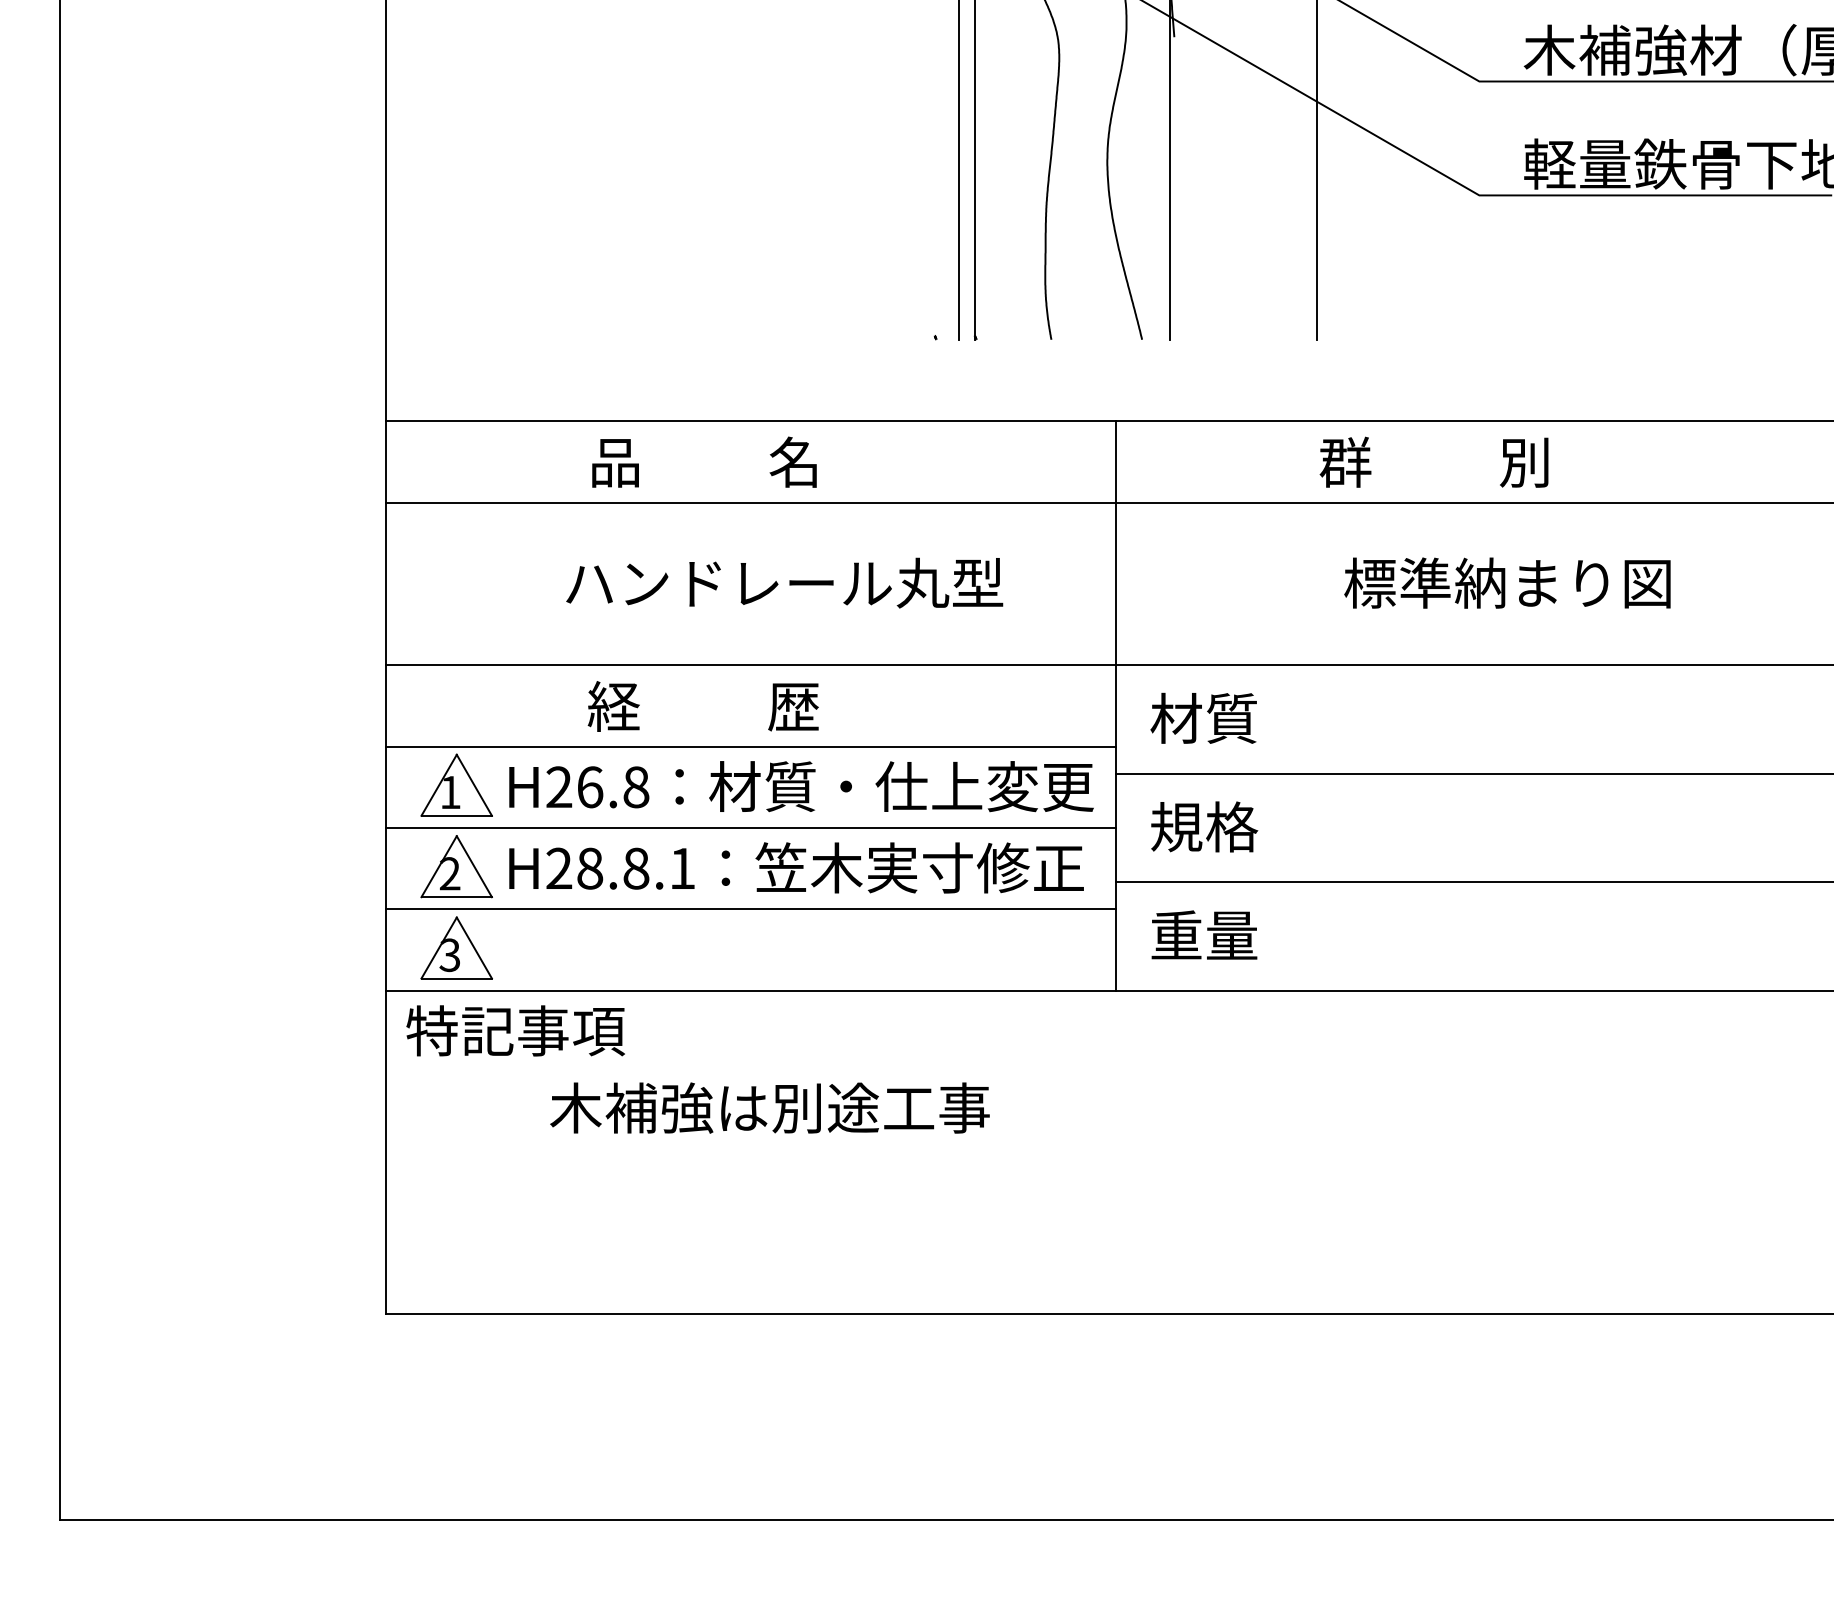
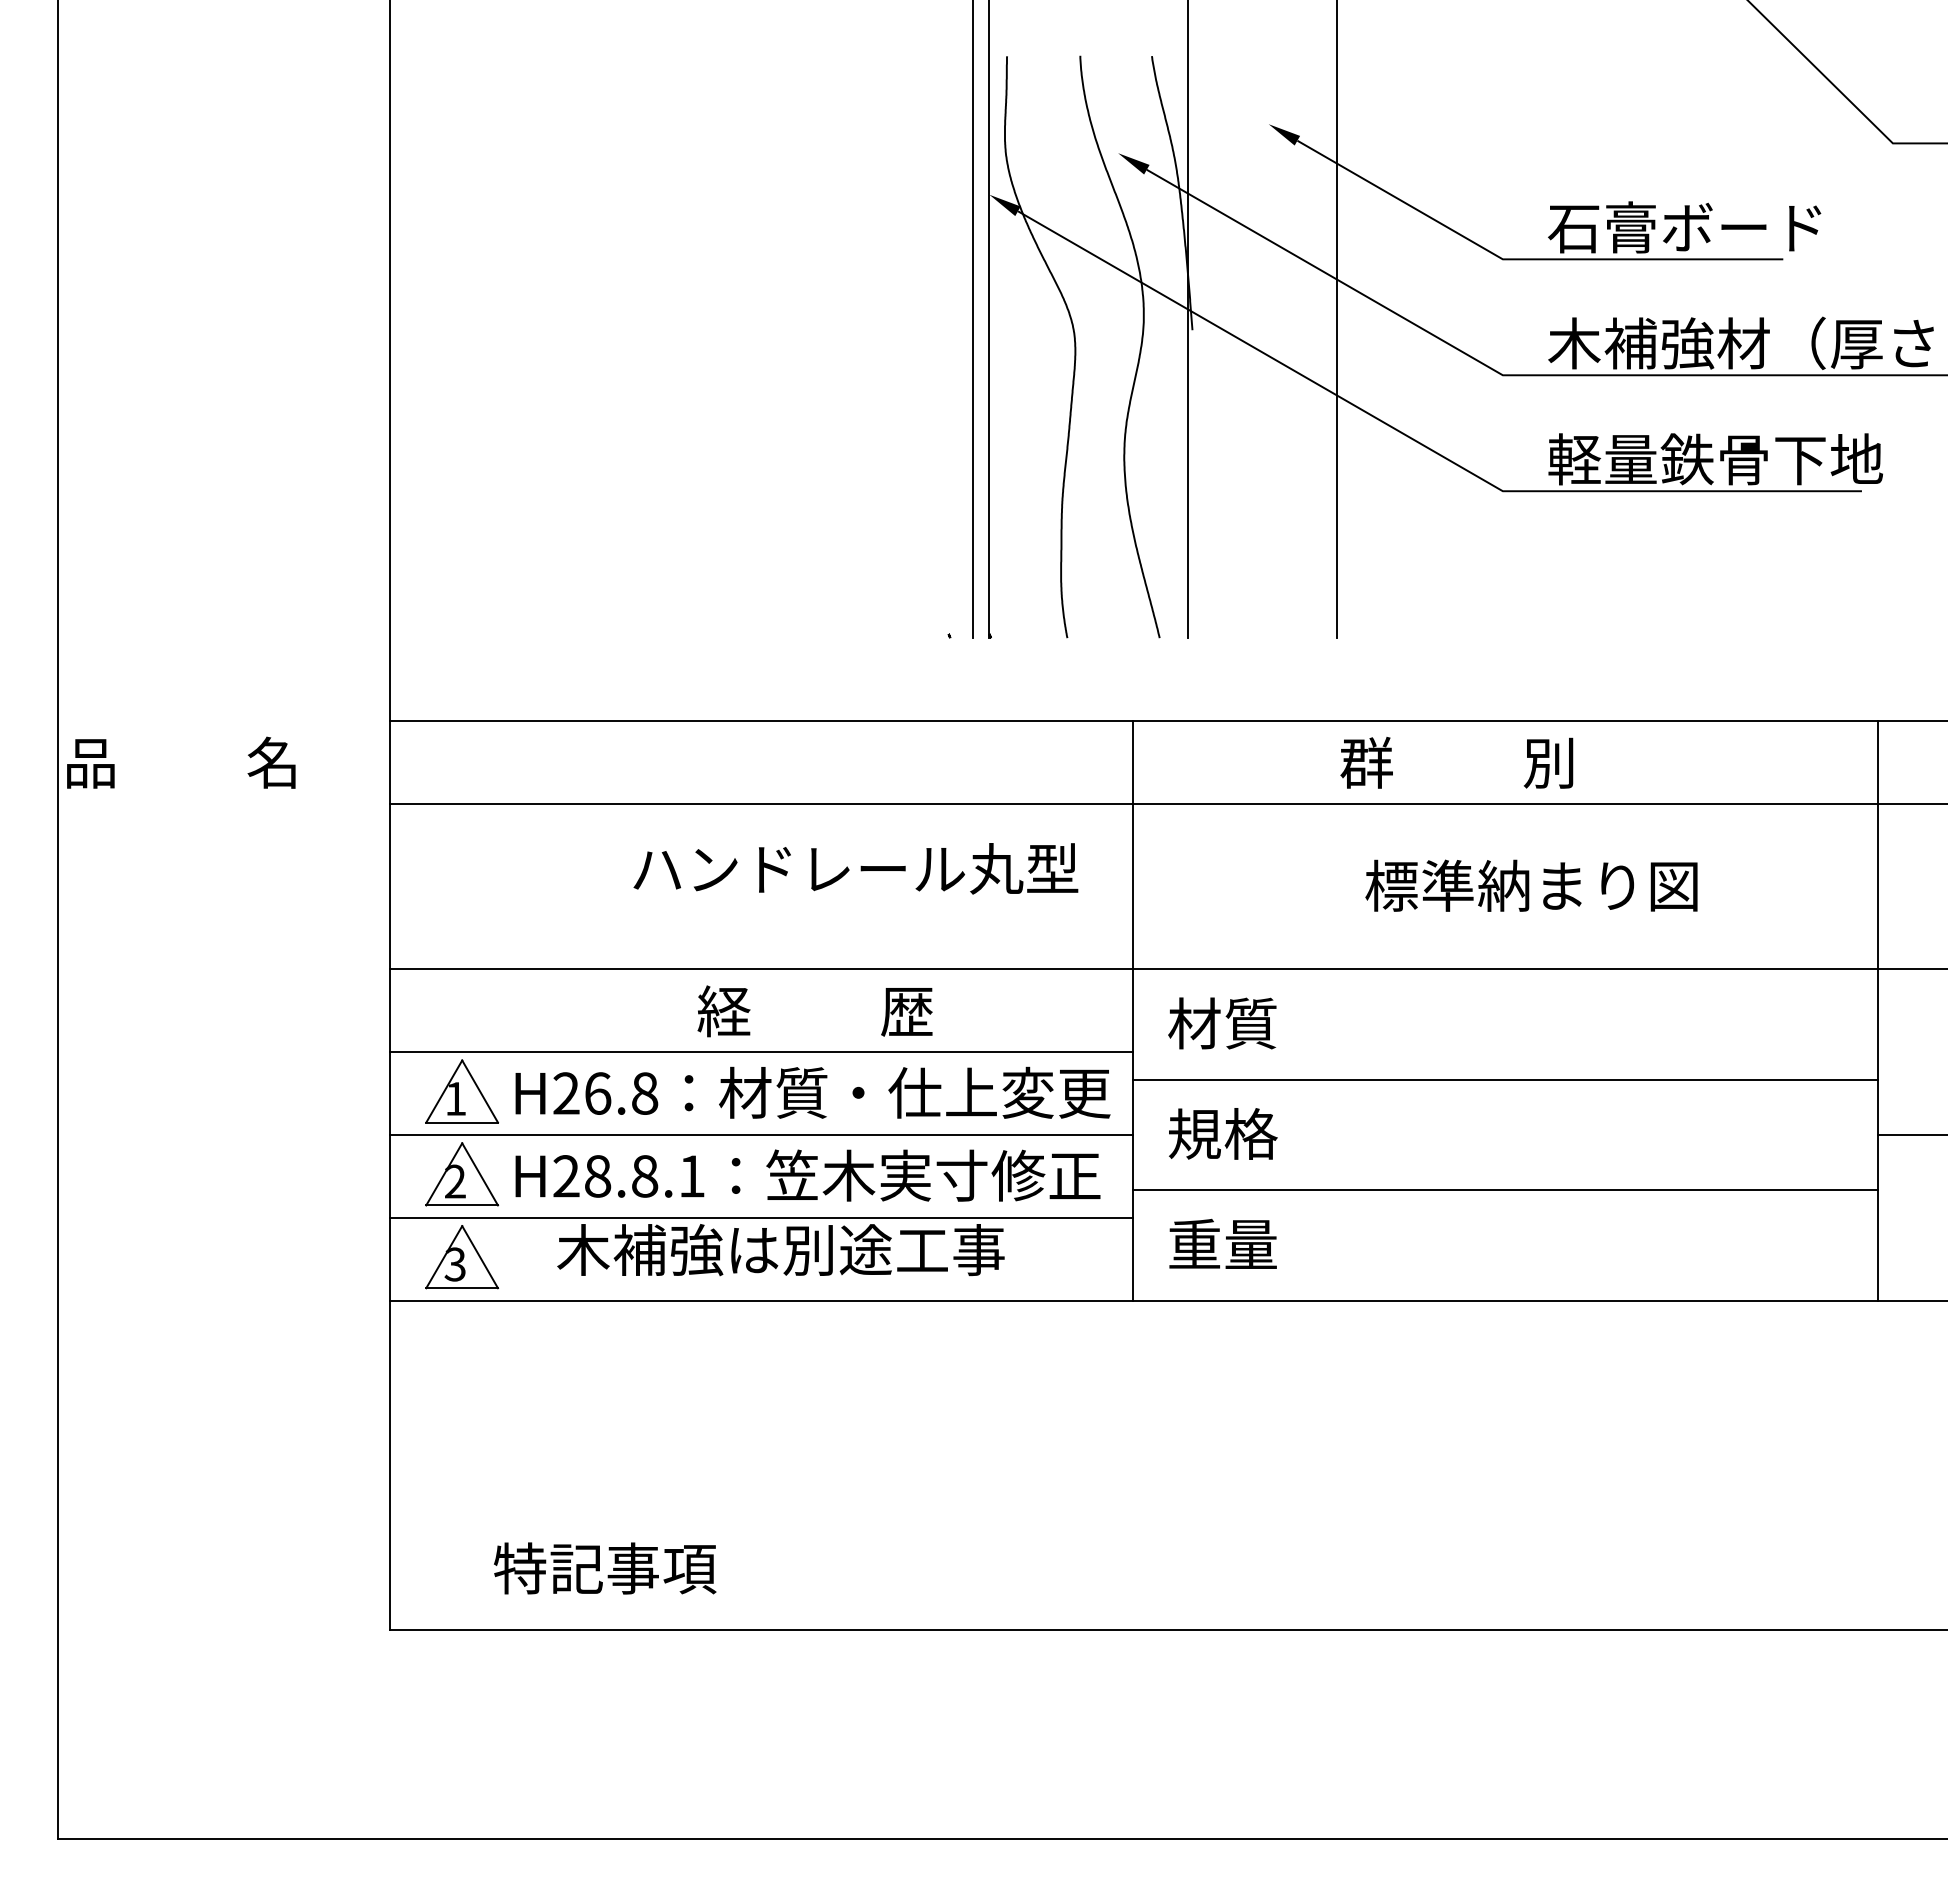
text: (704, 461) -> (181, 762), moved
text: (784, 582) -> (855, 868), moved
text: (702, 706) -> (814, 1011), moved
text: (516, 1030) -> (605, 1568), moved
text: (769, 1108) -> (780, 1250), moved

